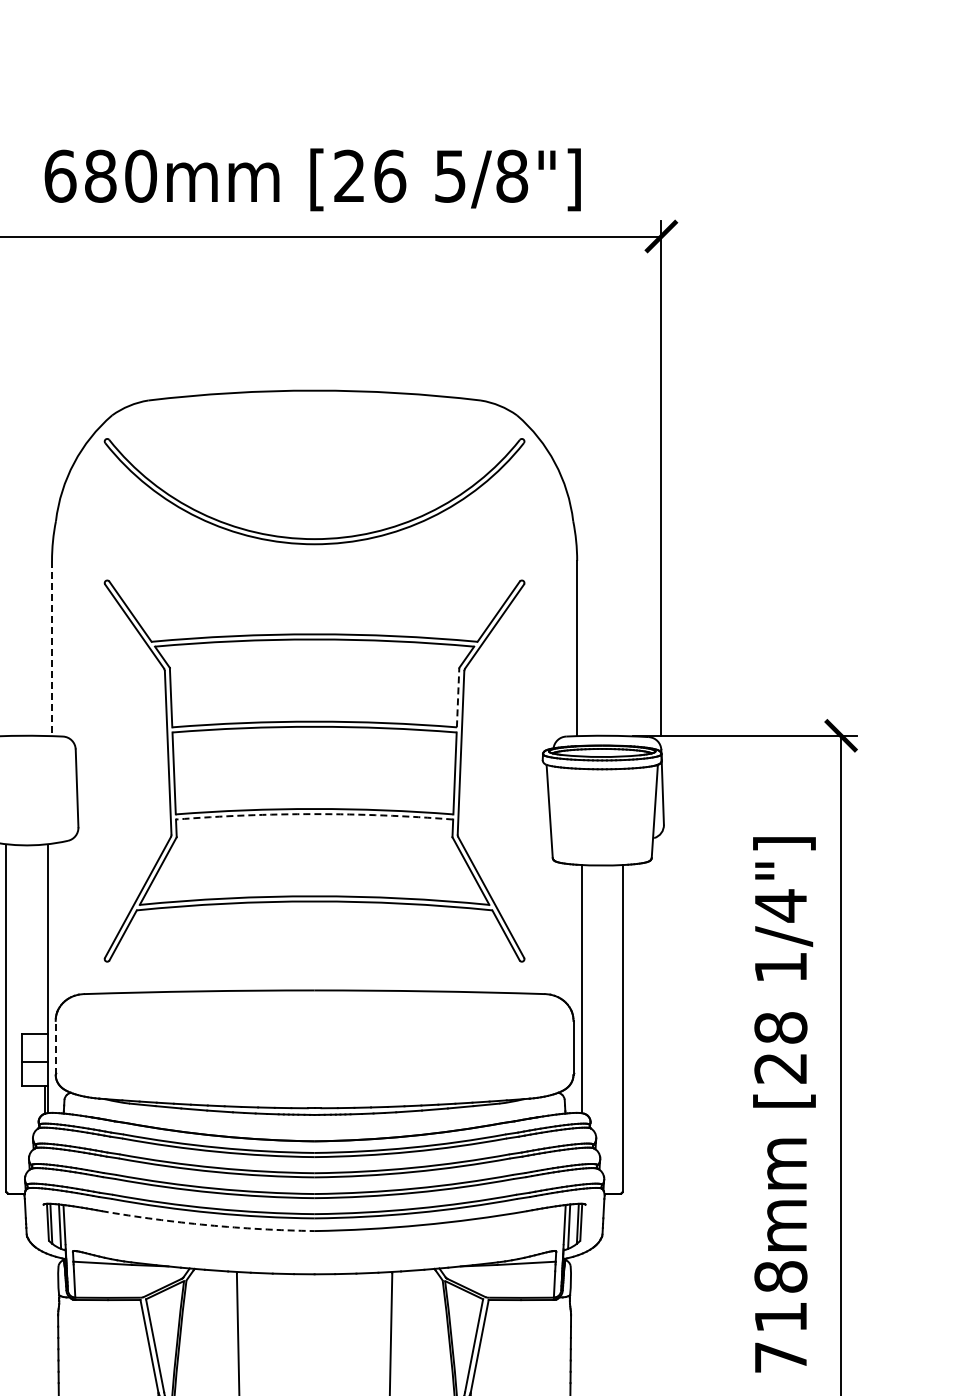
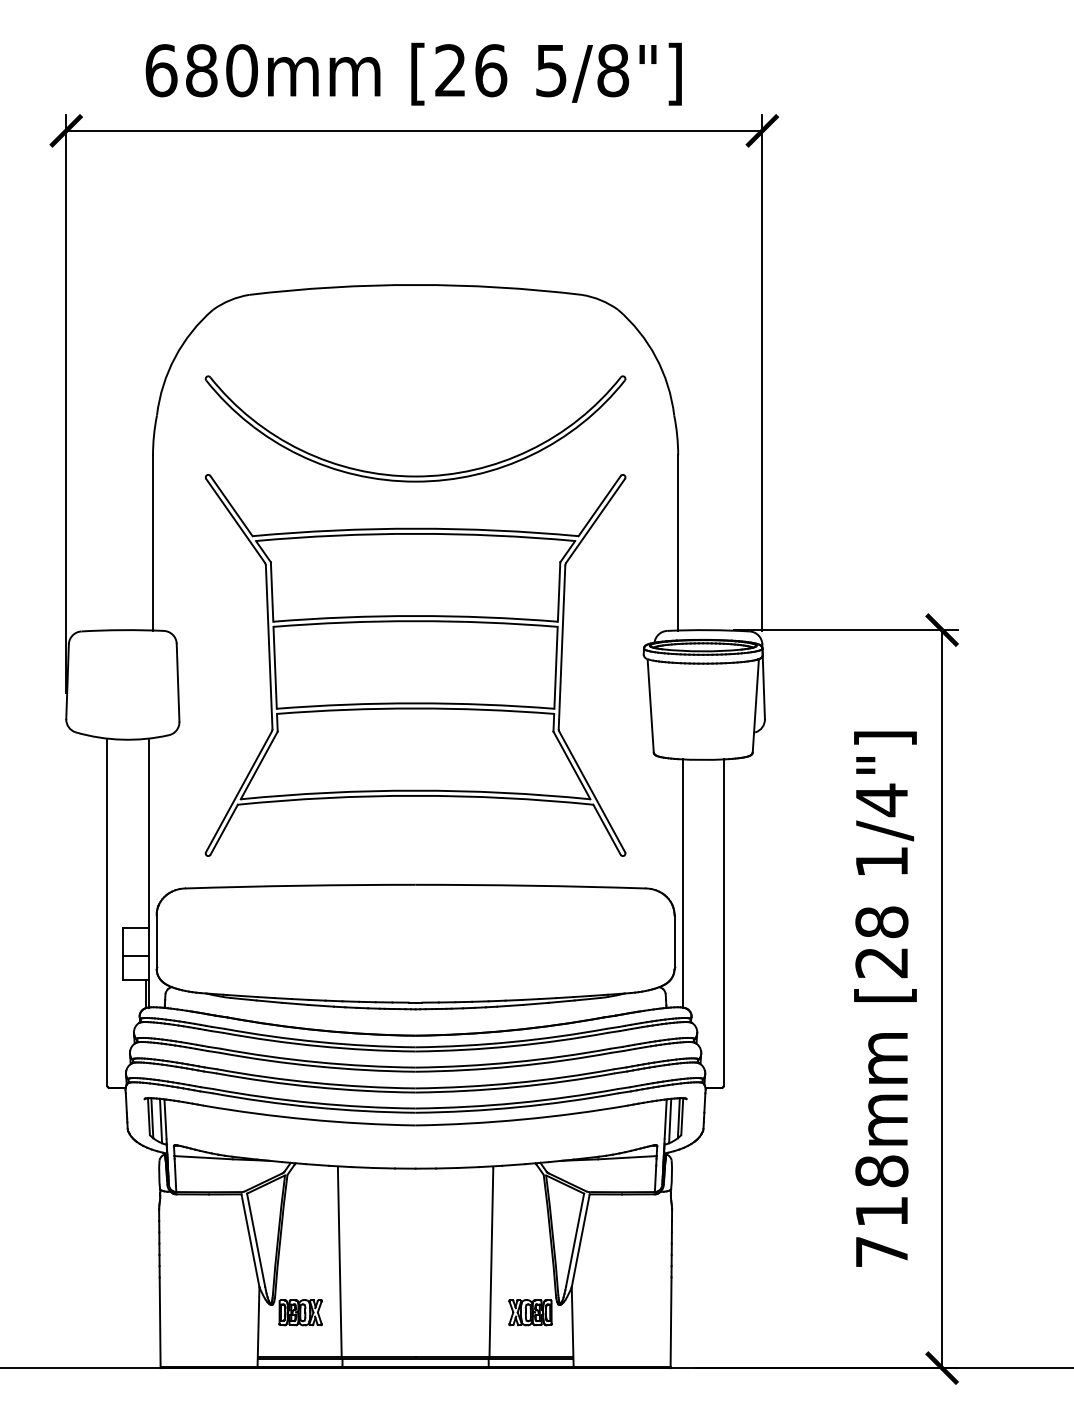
part: (314, 538) -> (415, 475), moved
line: (52, 648) -> (153, 542), dashed -> solid
line: (458, 698) -> (559, 592), dashed -> solid
arc: (314, 814) -> (415, 708), dashed -> solid
line: (55, 1048) -> (156, 942), dashed -> solid
arc: (207, 1225) -> (308, 1119), dashed -> solid

